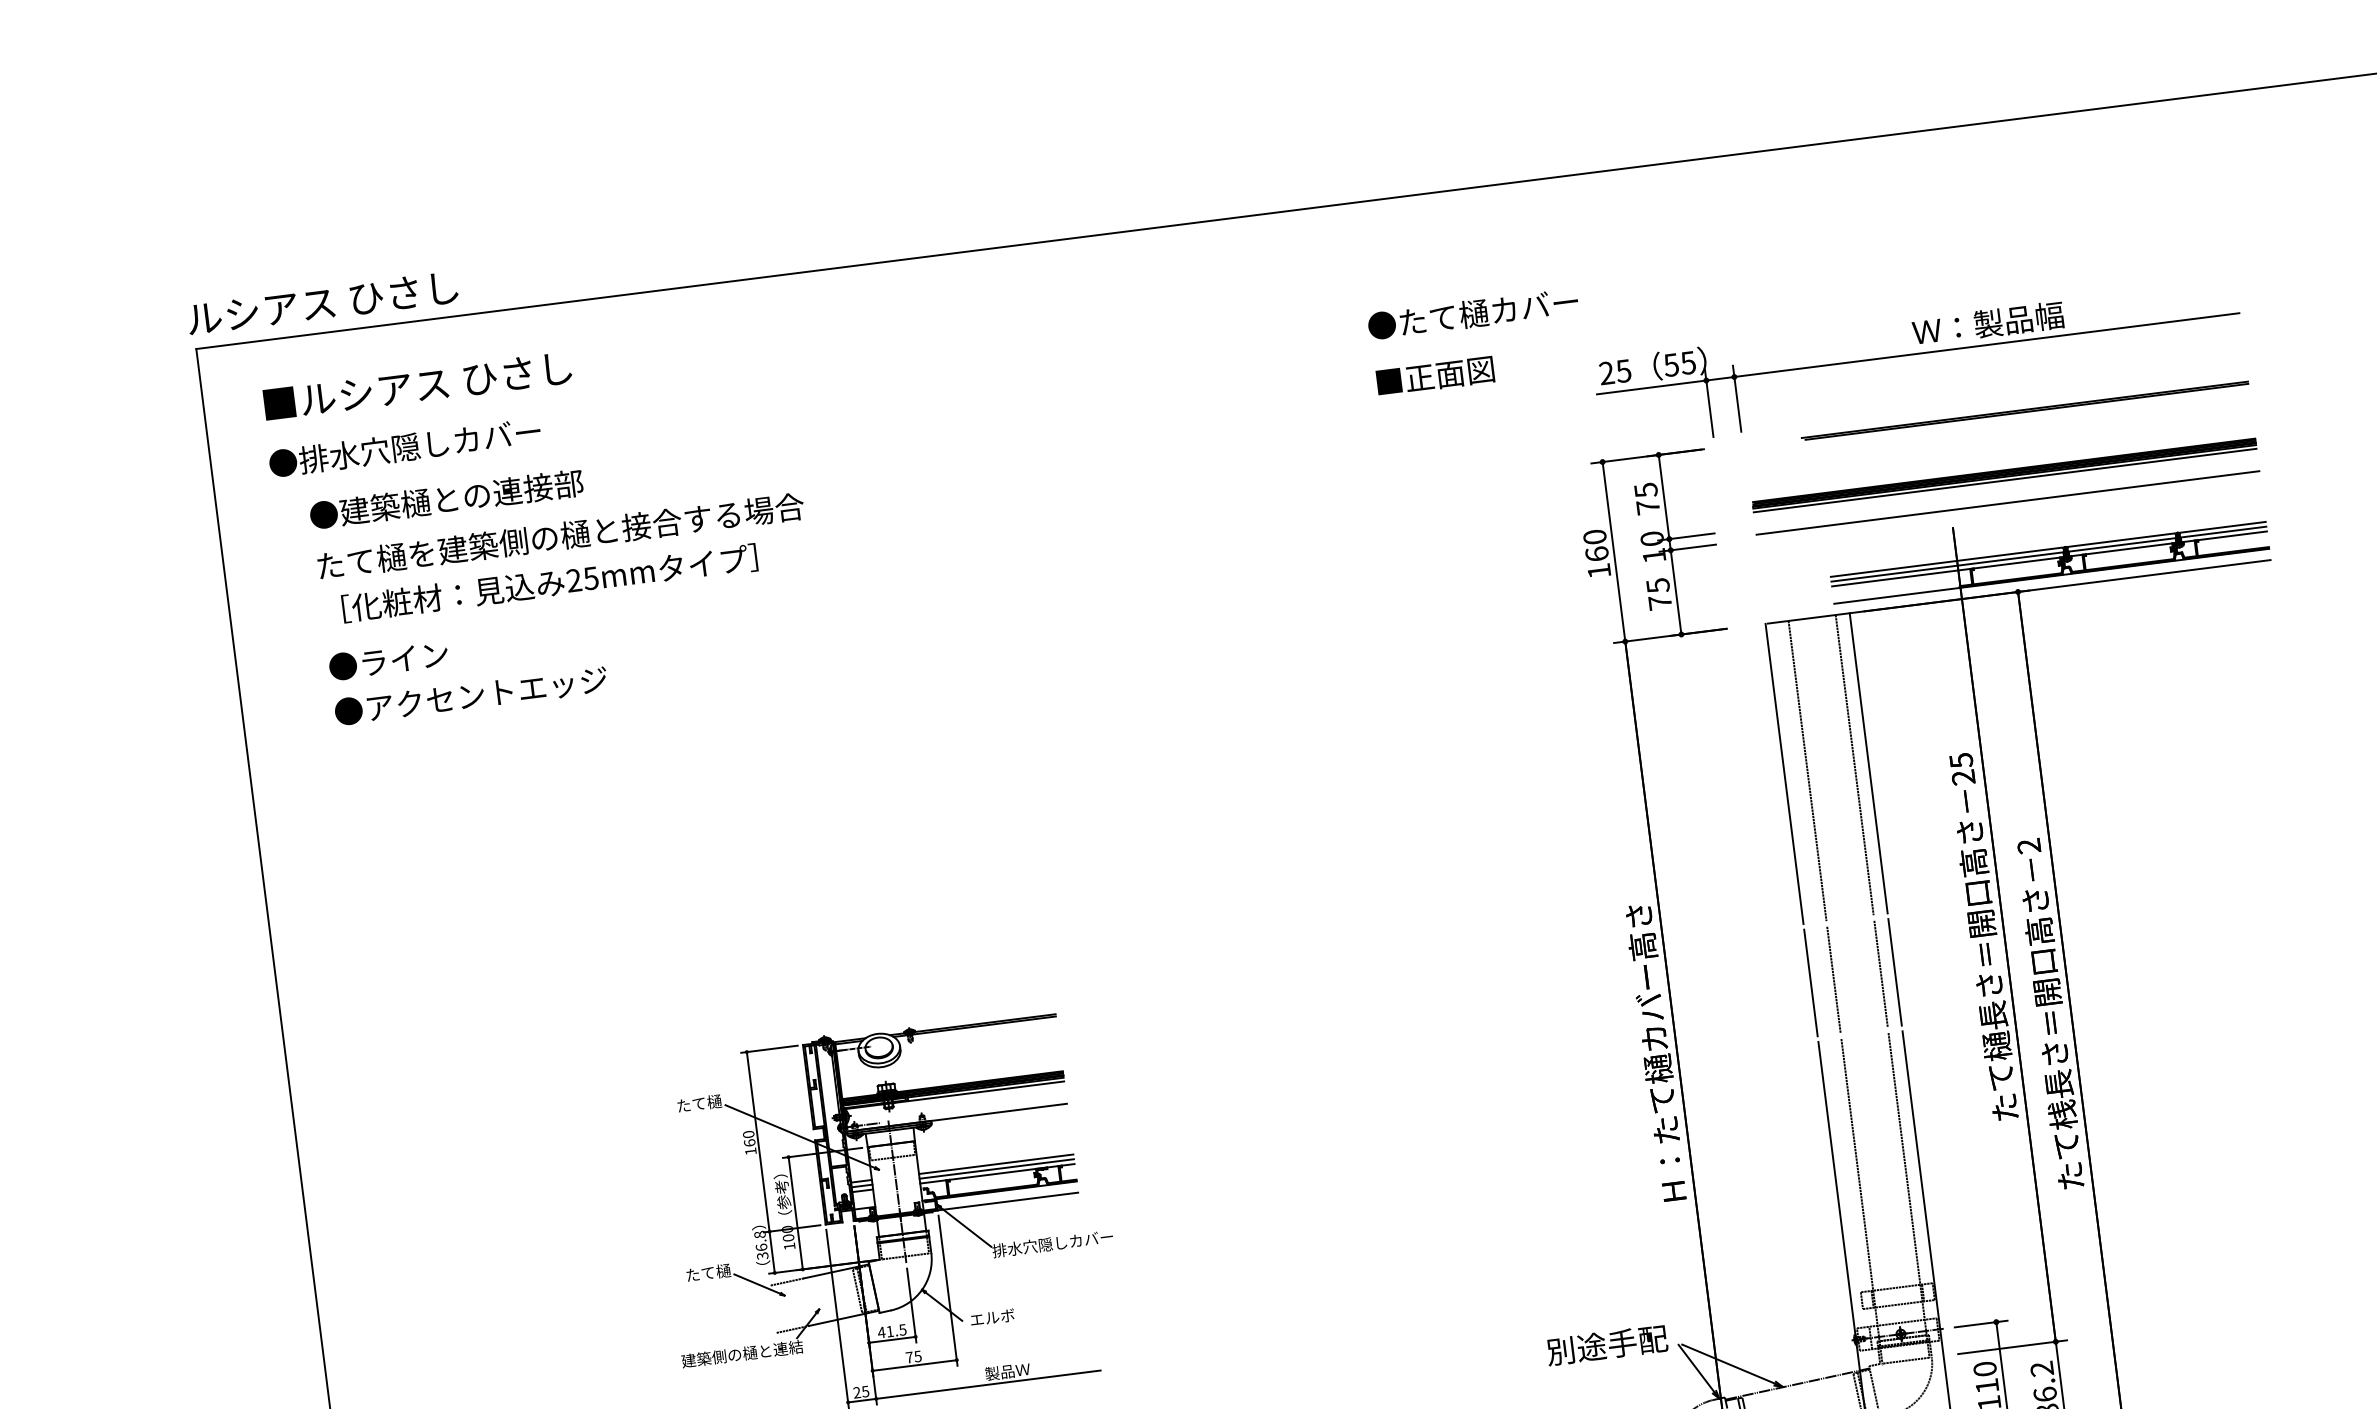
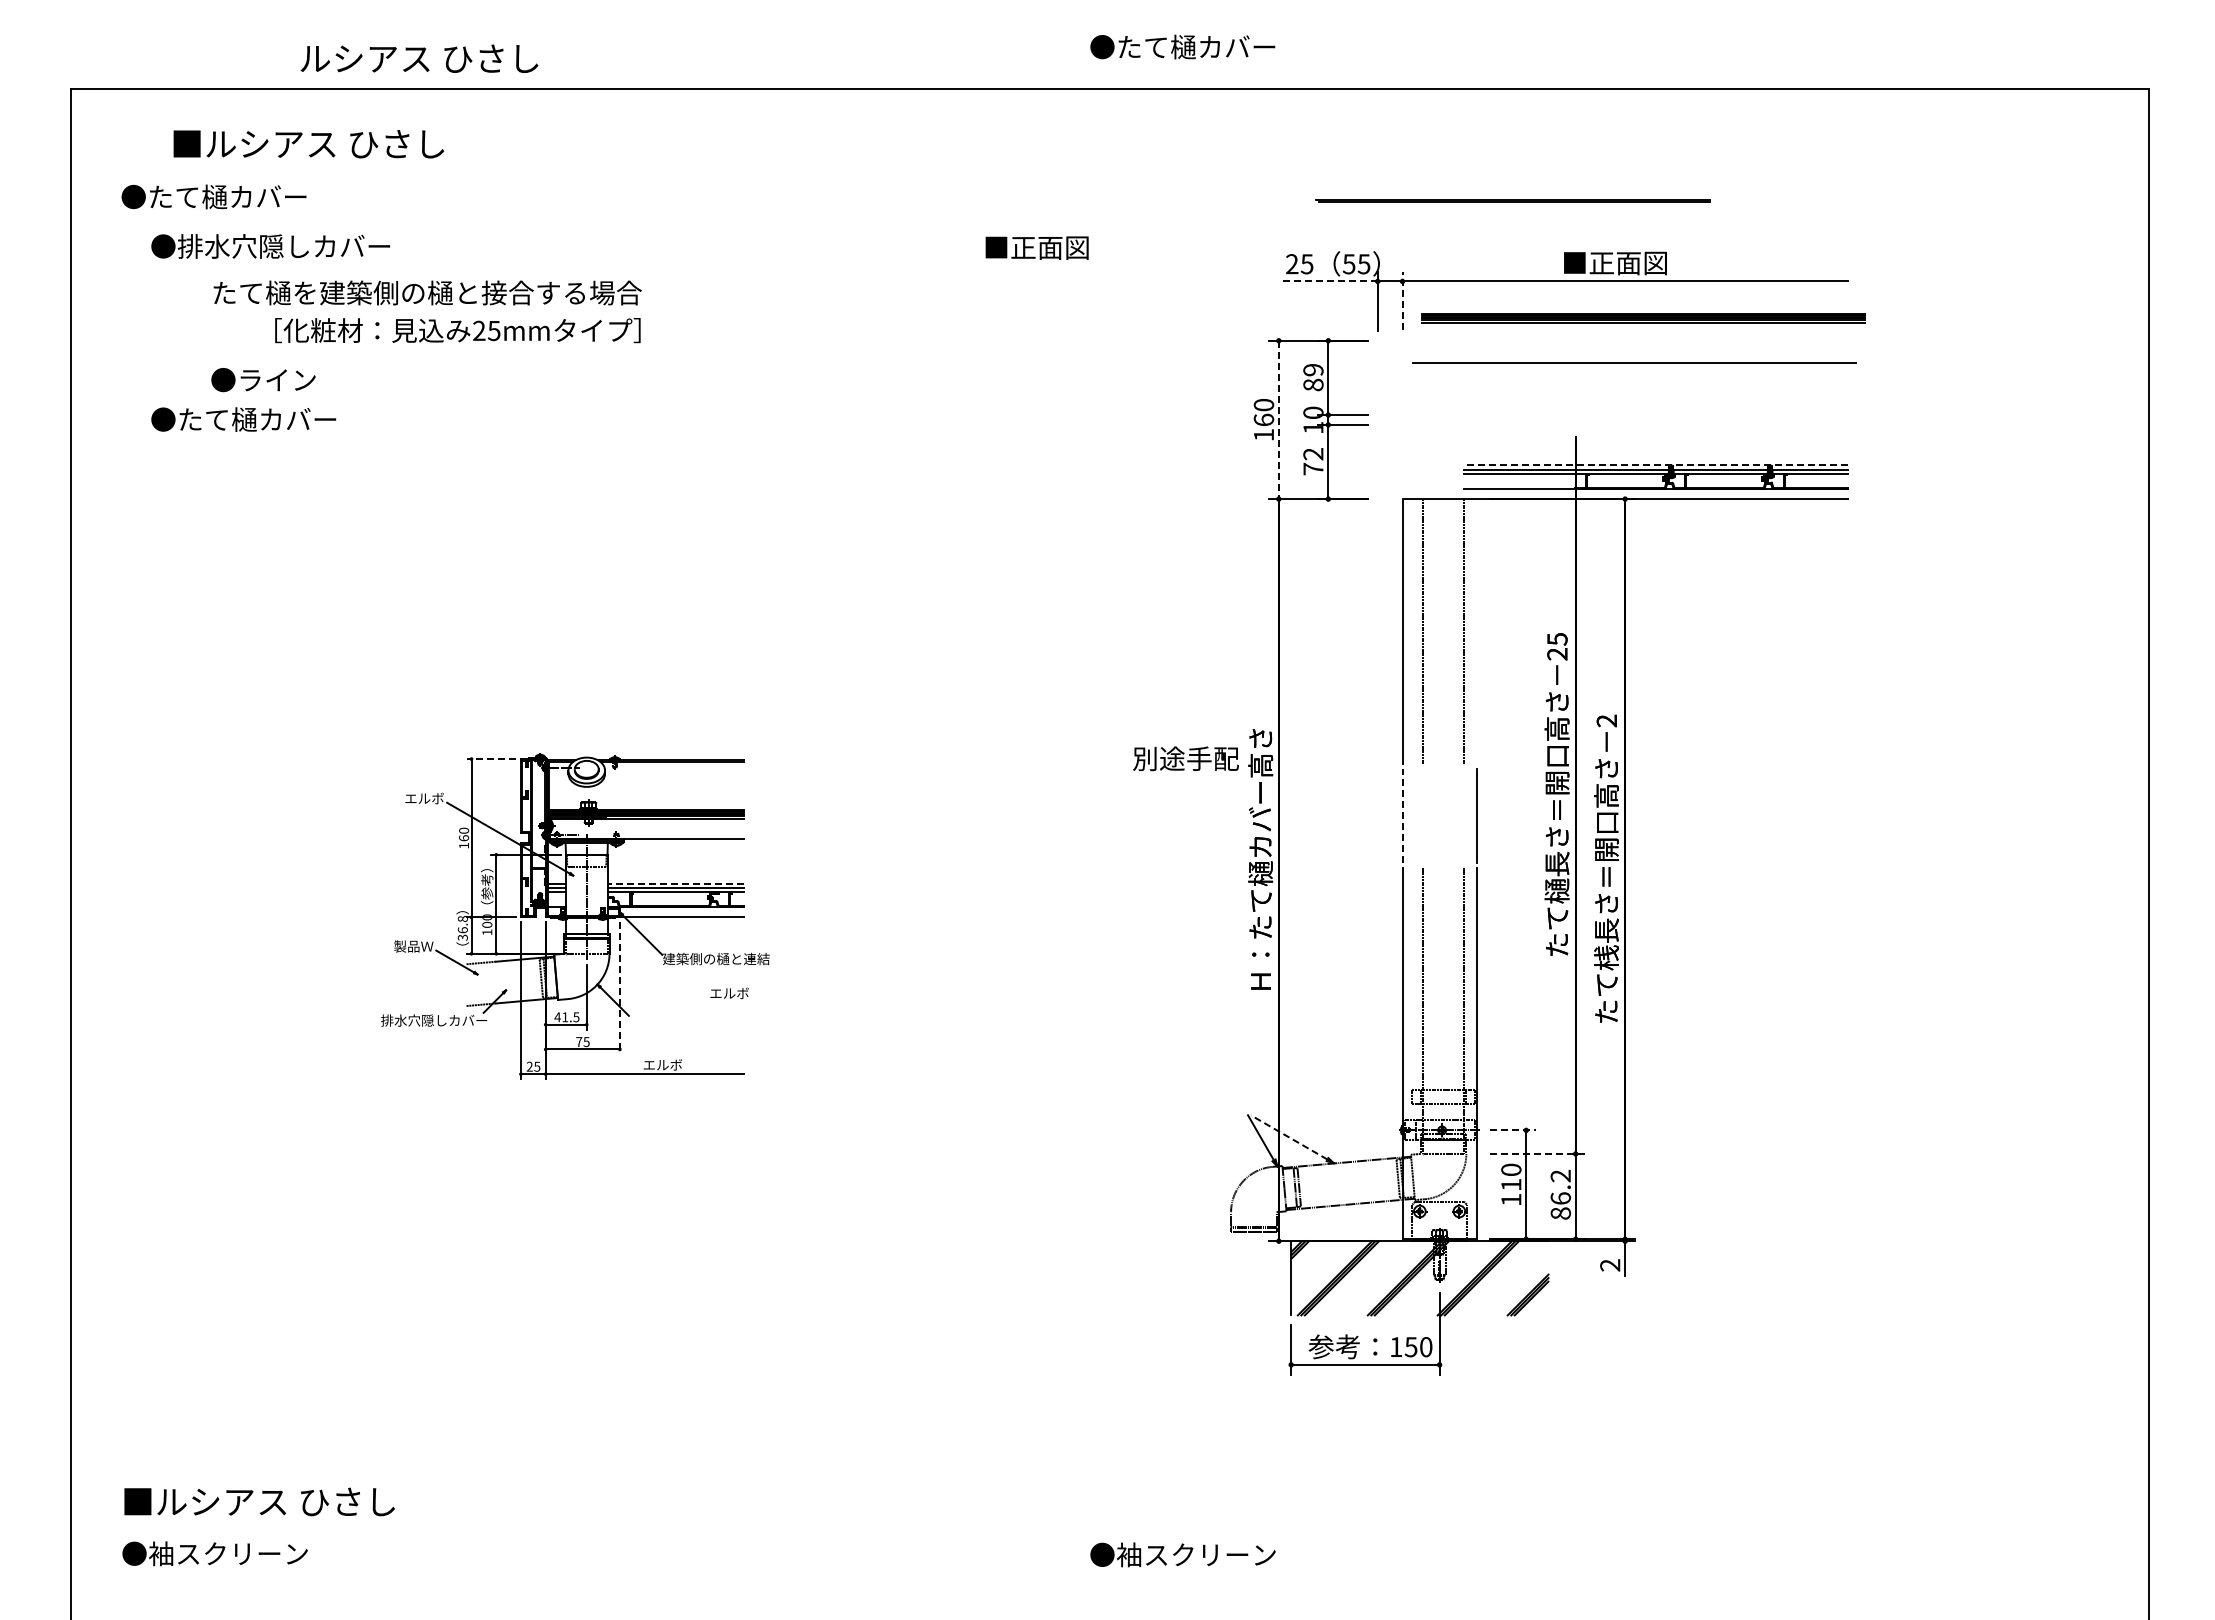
text: (322, 303) -> (419, 58), moved
text: (1472, 313) -> (1182, 46), moved
text: (1987, 323) -> (1628, 262), Ｗ：製品幅 -> ■正面図
text: (1434, 375) -> (1036, 247), moved
text: (417, 386) -> (308, 144), moved
line: (1651, 387) -> (1329, 281), solid -> dashed
line: (1737, 398) -> (1402, 300), solid -> dashed
line: (2024, 410) -> (1512, 200), moved
text: (420, 445) -> (254, 196), ●排水穴隠しカバー -> ●たて樋カバー
part: (2004, 475) -> (1643, 318), moved
text: (461, 497) -> (284, 246), ●建築樋との連接部 -> ●排水穴隠しカバー
text: (1647, 498) -> (1313, 377), 75 -> 89
line: (2008, 502) -> (1634, 362), moved
text: (560, 535) -> (427, 292), moved
line: (2048, 549) -> (1656, 465), solid -> dashed
line: (1613, 552) -> (1278, 420), solid -> dashed
text: (549, 583) -> (457, 330), moved
text: (1658, 586) -> (1313, 454), 75 -> 72
text: (388, 661) -> (263, 380), moved
text: (487, 693) -> (285, 419), ●アクセントエッジ -> ●たて樋カバー
line: (1868, 763) -> (1476, 631), removed
line: (1881, 973) -> (1464, 815), removed
line: (1833, 979) -> (1422, 815), removed
line: (1810, 982) -> (1402, 815), solid -> dashed
line: (769, 1049) -> (491, 759), solid -> dashed
text: (699, 1103) -> (424, 798), たて樋 -> エルボ
line: (996, 1164) -> (675, 883), solid -> dashed
text: (1053, 1243) -> (716, 958), 排水穴隠しカバー -> 建築側の樋と連結
text: (707, 1273) -> (413, 946), たて樋 -> 製品Ｗ
line: (947, 1291) -> (619, 988), solid -> dashed
text: (992, 1316) -> (729, 992), moved
line: (1981, 1324) -> (1513, 1130), solid -> dashed
text: (1606, 1344) -> (1185, 758), moved
line: (2012, 1346) -> (1537, 1153), solid -> dashed
text: (742, 1353) -> (434, 1020), 建築側の樋と連結 -> 排水穴隠しカバー
line: (1727, 1364) -> (1288, 1137), solid -> dashed
text: (1007, 1371) -> (662, 1064), 製品Ｗ -> エルボ

